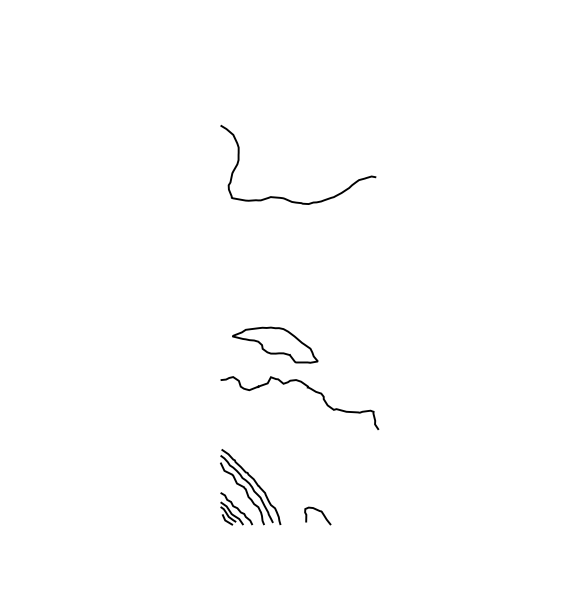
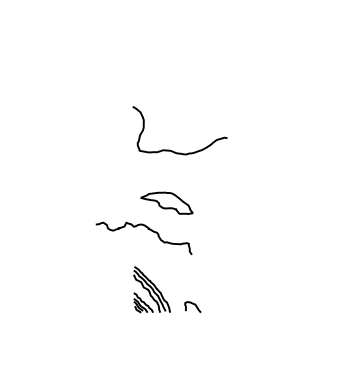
curve: (285, 197) -> (172, 150), moved
curve: (305, 388) -> (147, 229), moved

